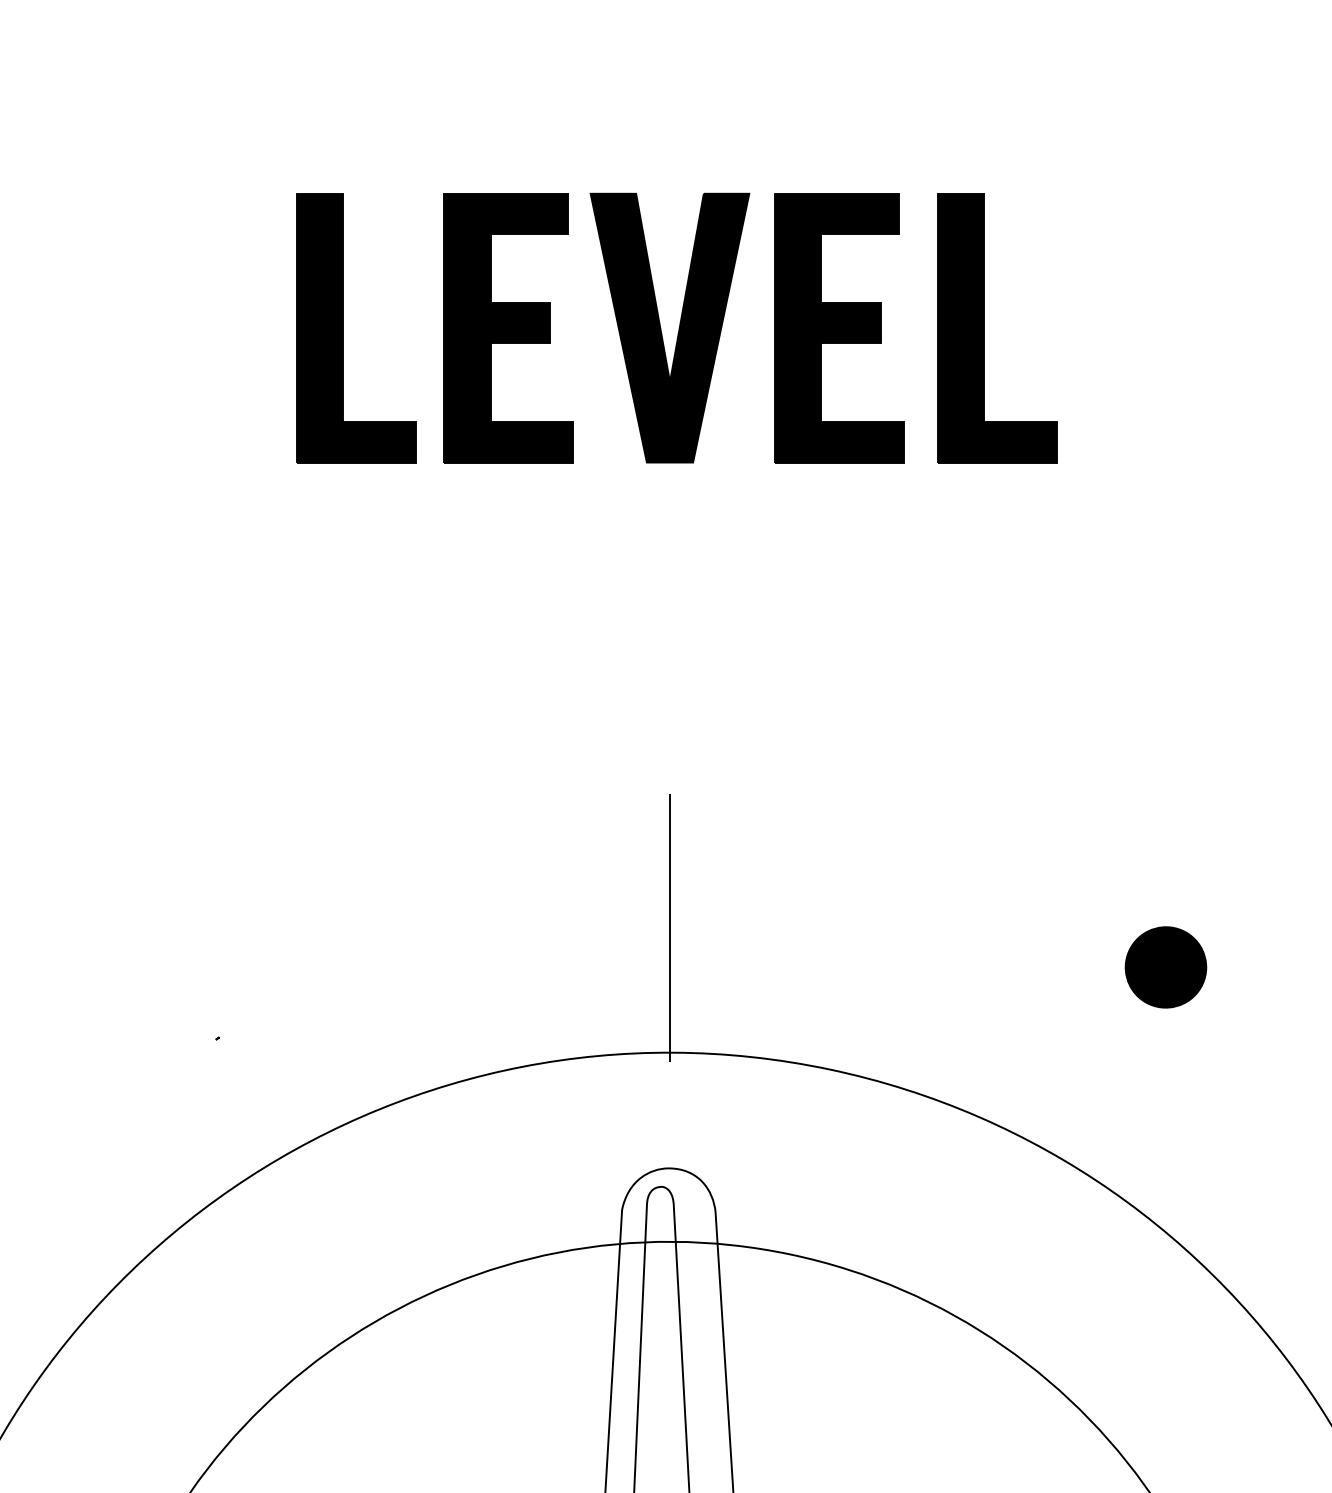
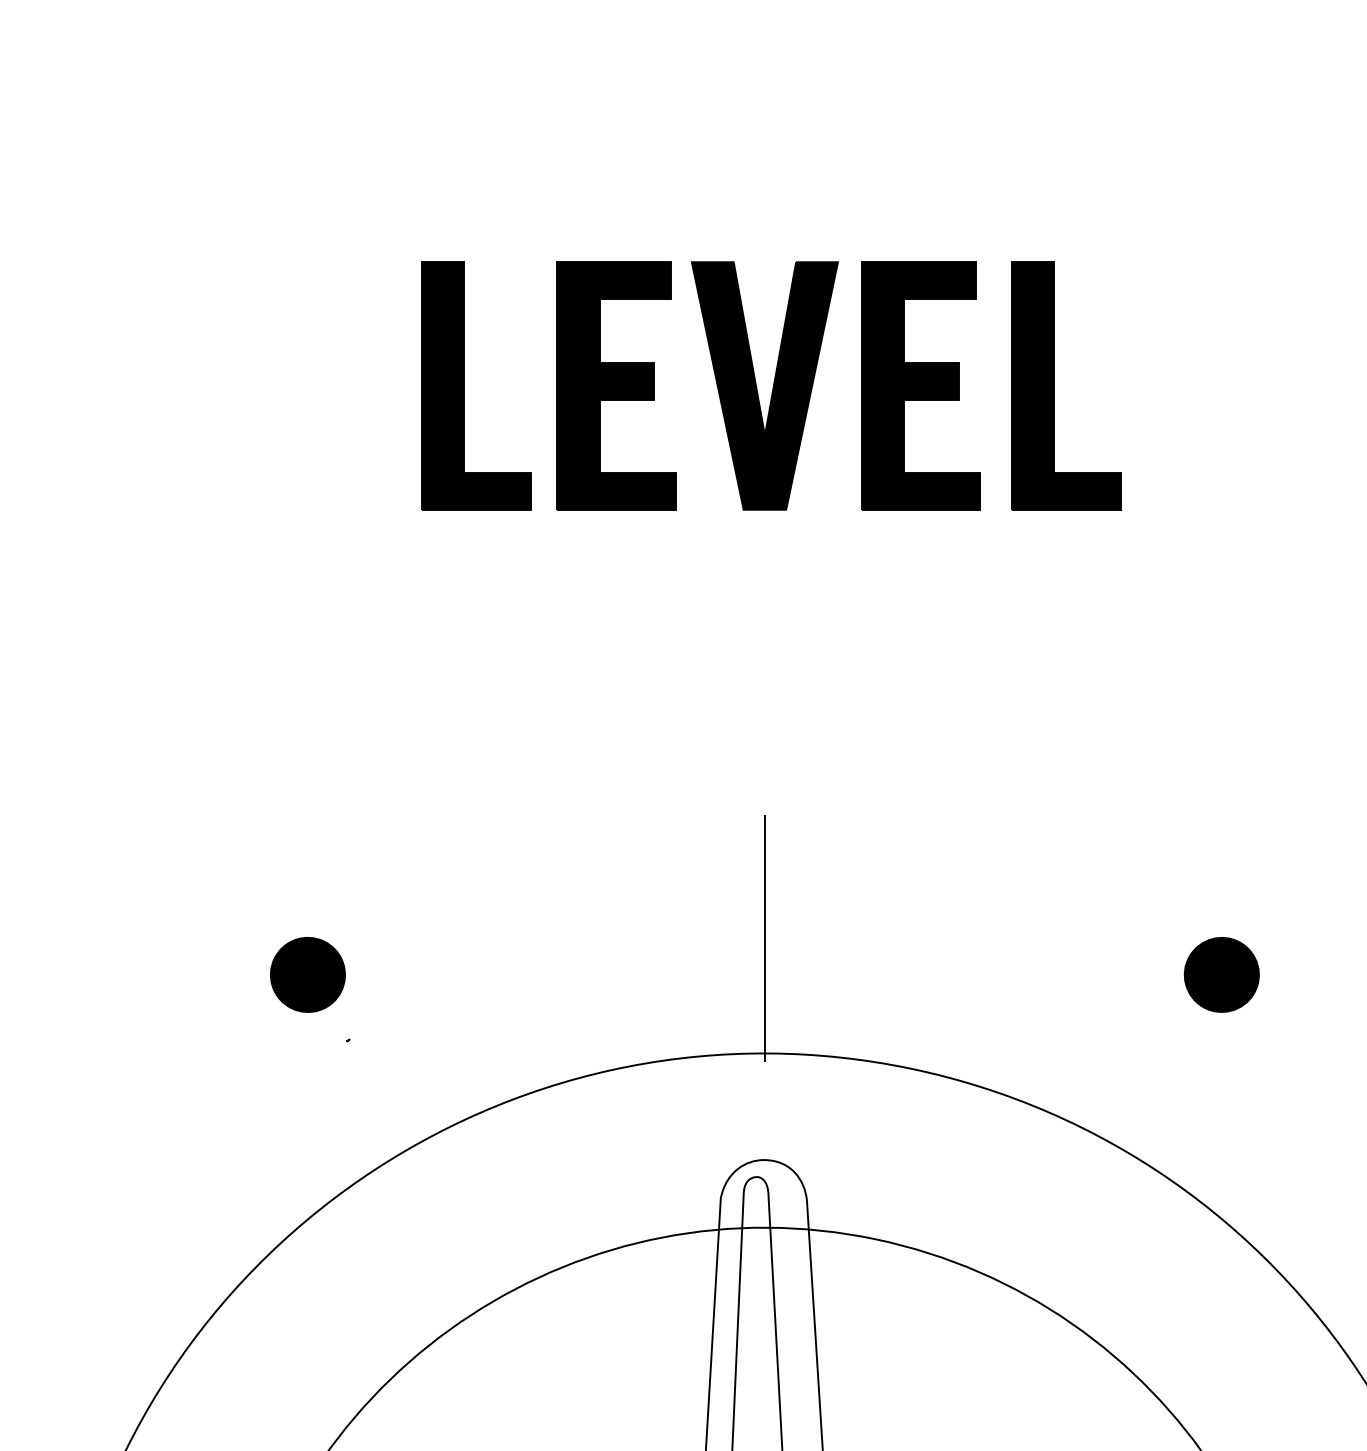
part: (173, 966) -> (307, 974), added

